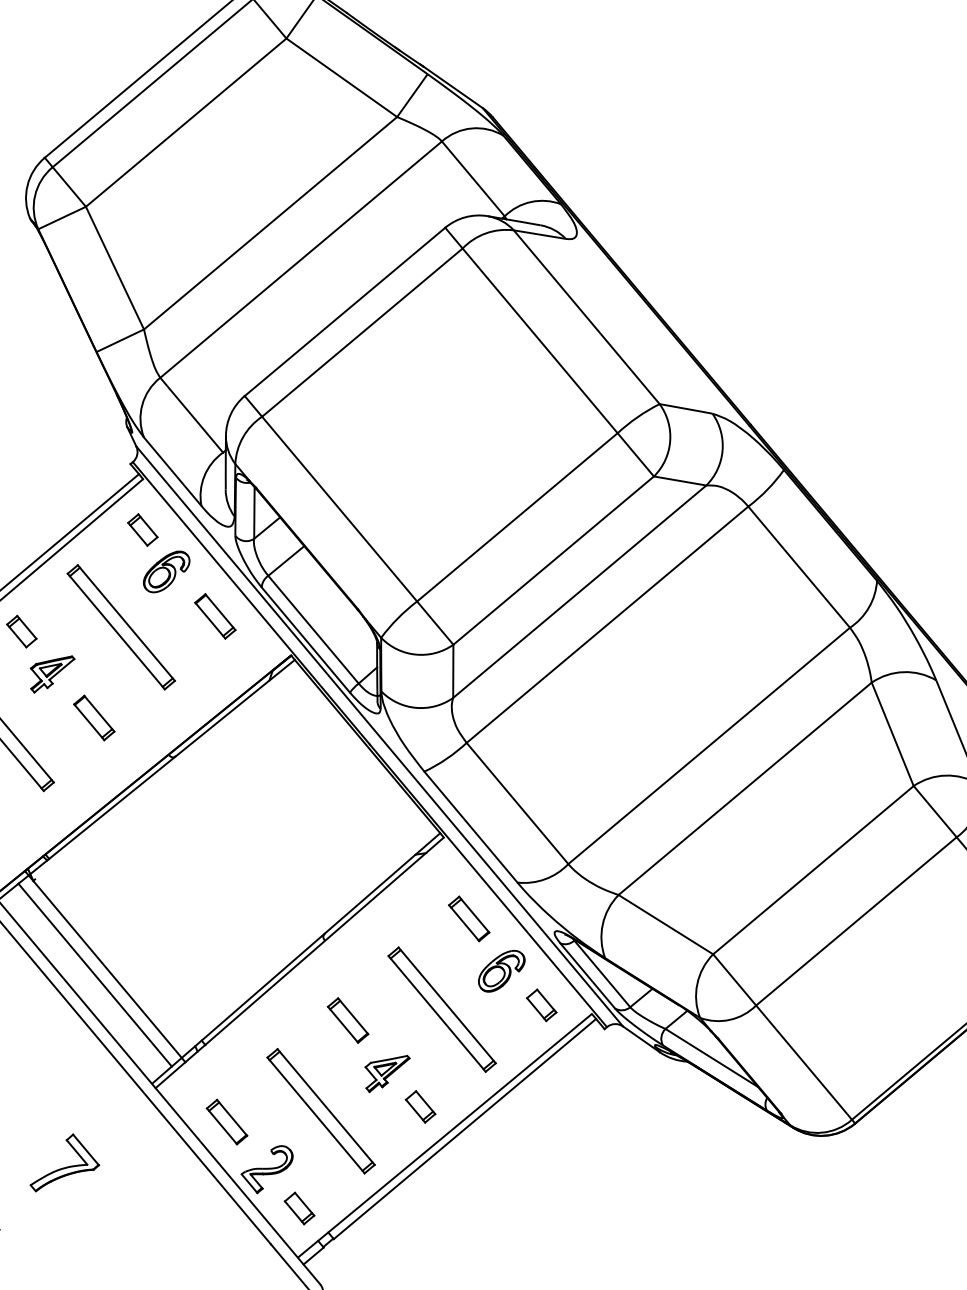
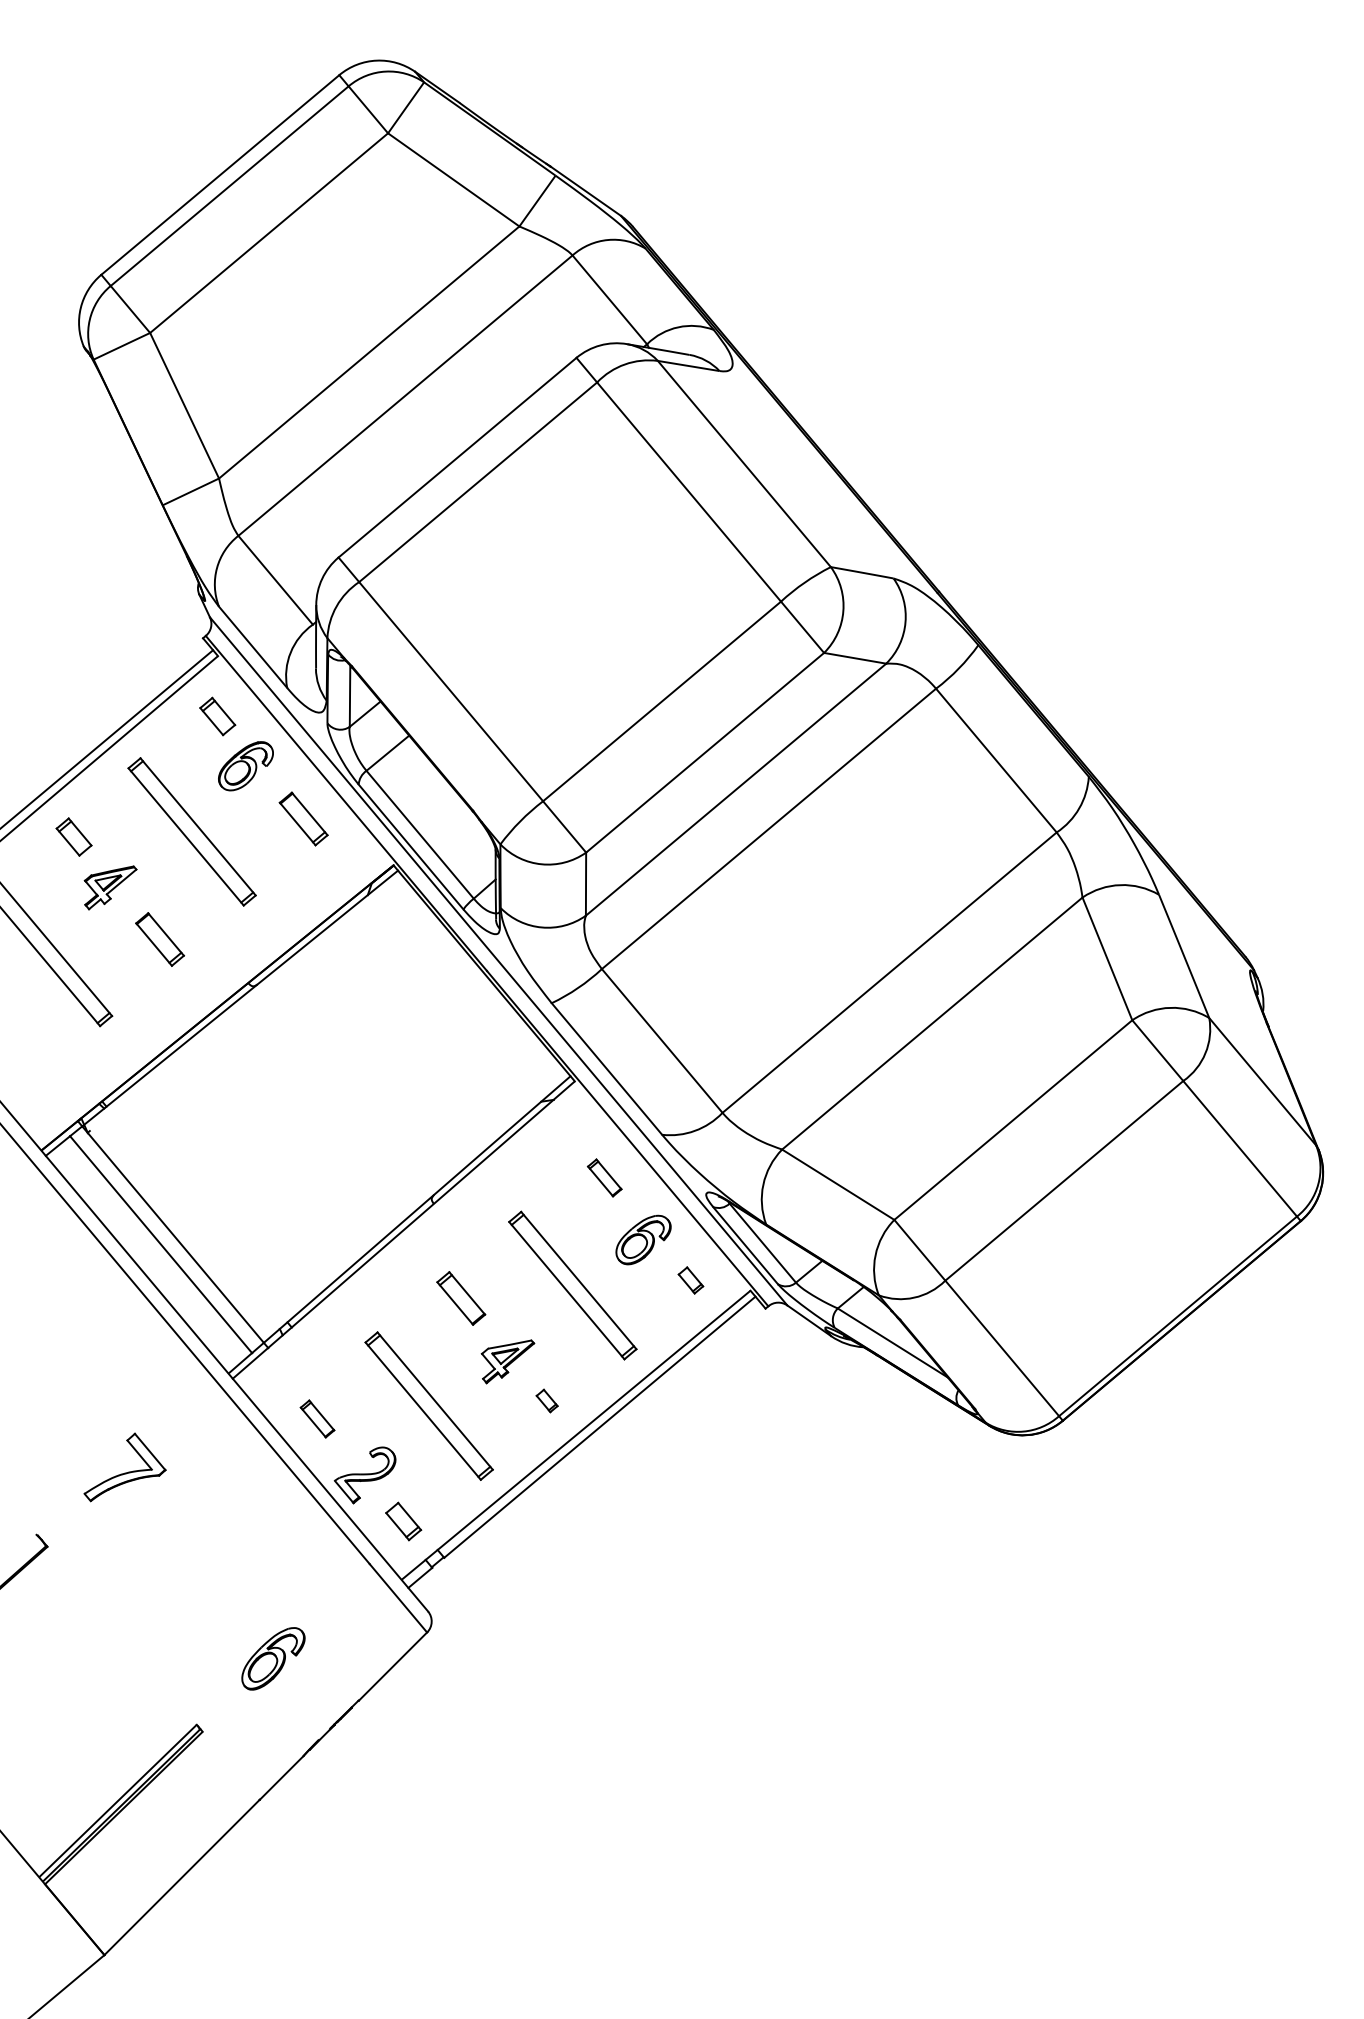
part: (468, 918) -> (604, 1177), size x0.7
part: (541, 1005) -> (690, 1280), size x0.7
part: (419, 1106) -> (546, 1400), size x0.6
part: (226, 1121) -> (317, 1418), size x0.7

